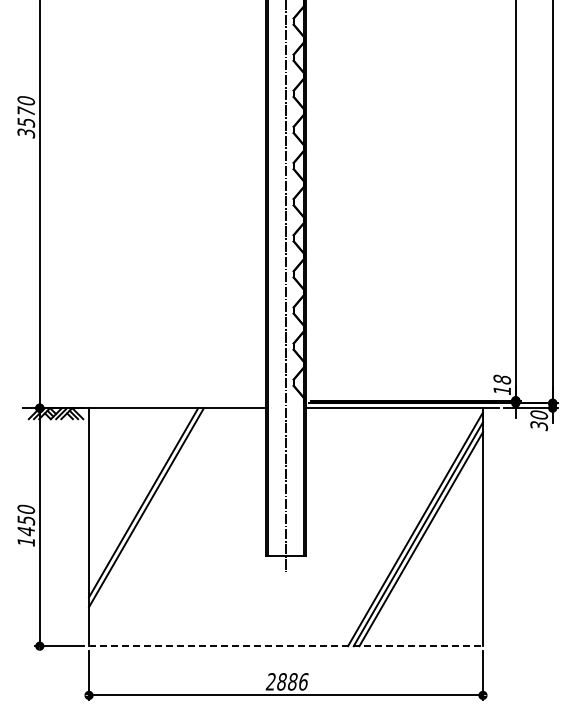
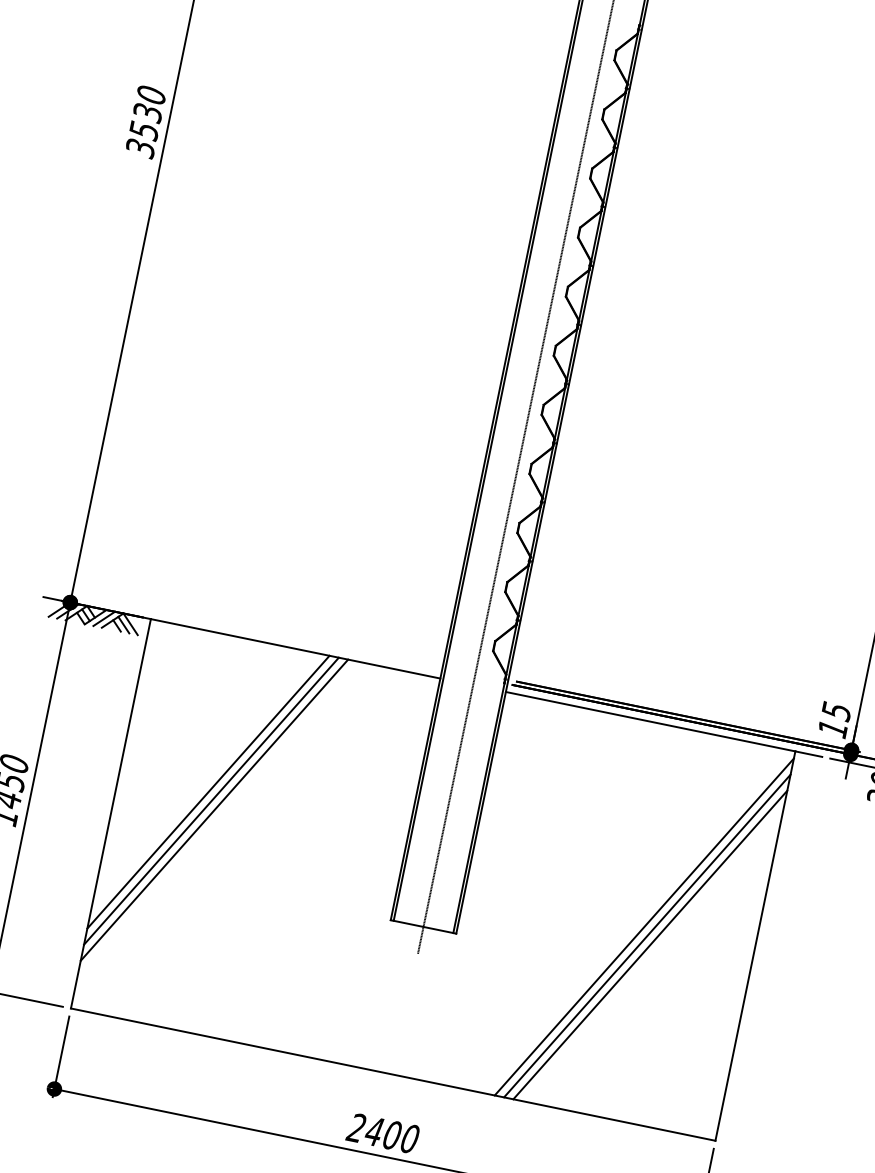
text: (26, 111) -> (148, 112), 3570 -> 3530
text: (502, 379) -> (836, 711), 18 -> 15
line: (149, 512) -> (214, 810), added
line: (286, 646) -> (393, 1075), dashed -> solid
text: (292, 681) -> (391, 1134), 2886 -> 2400

